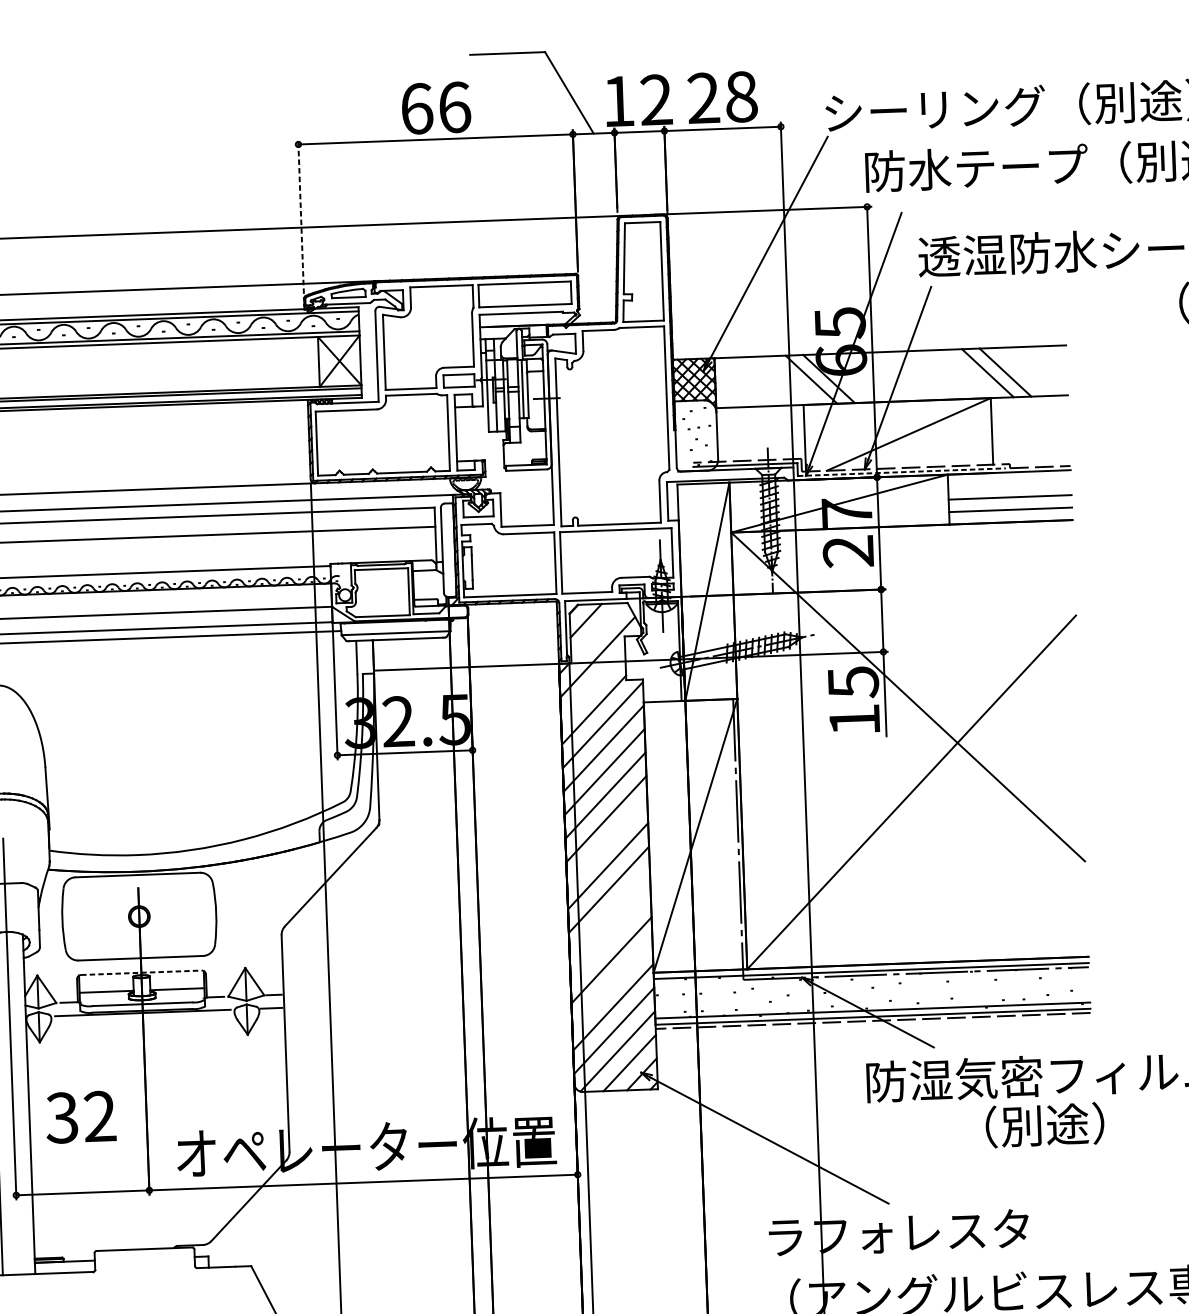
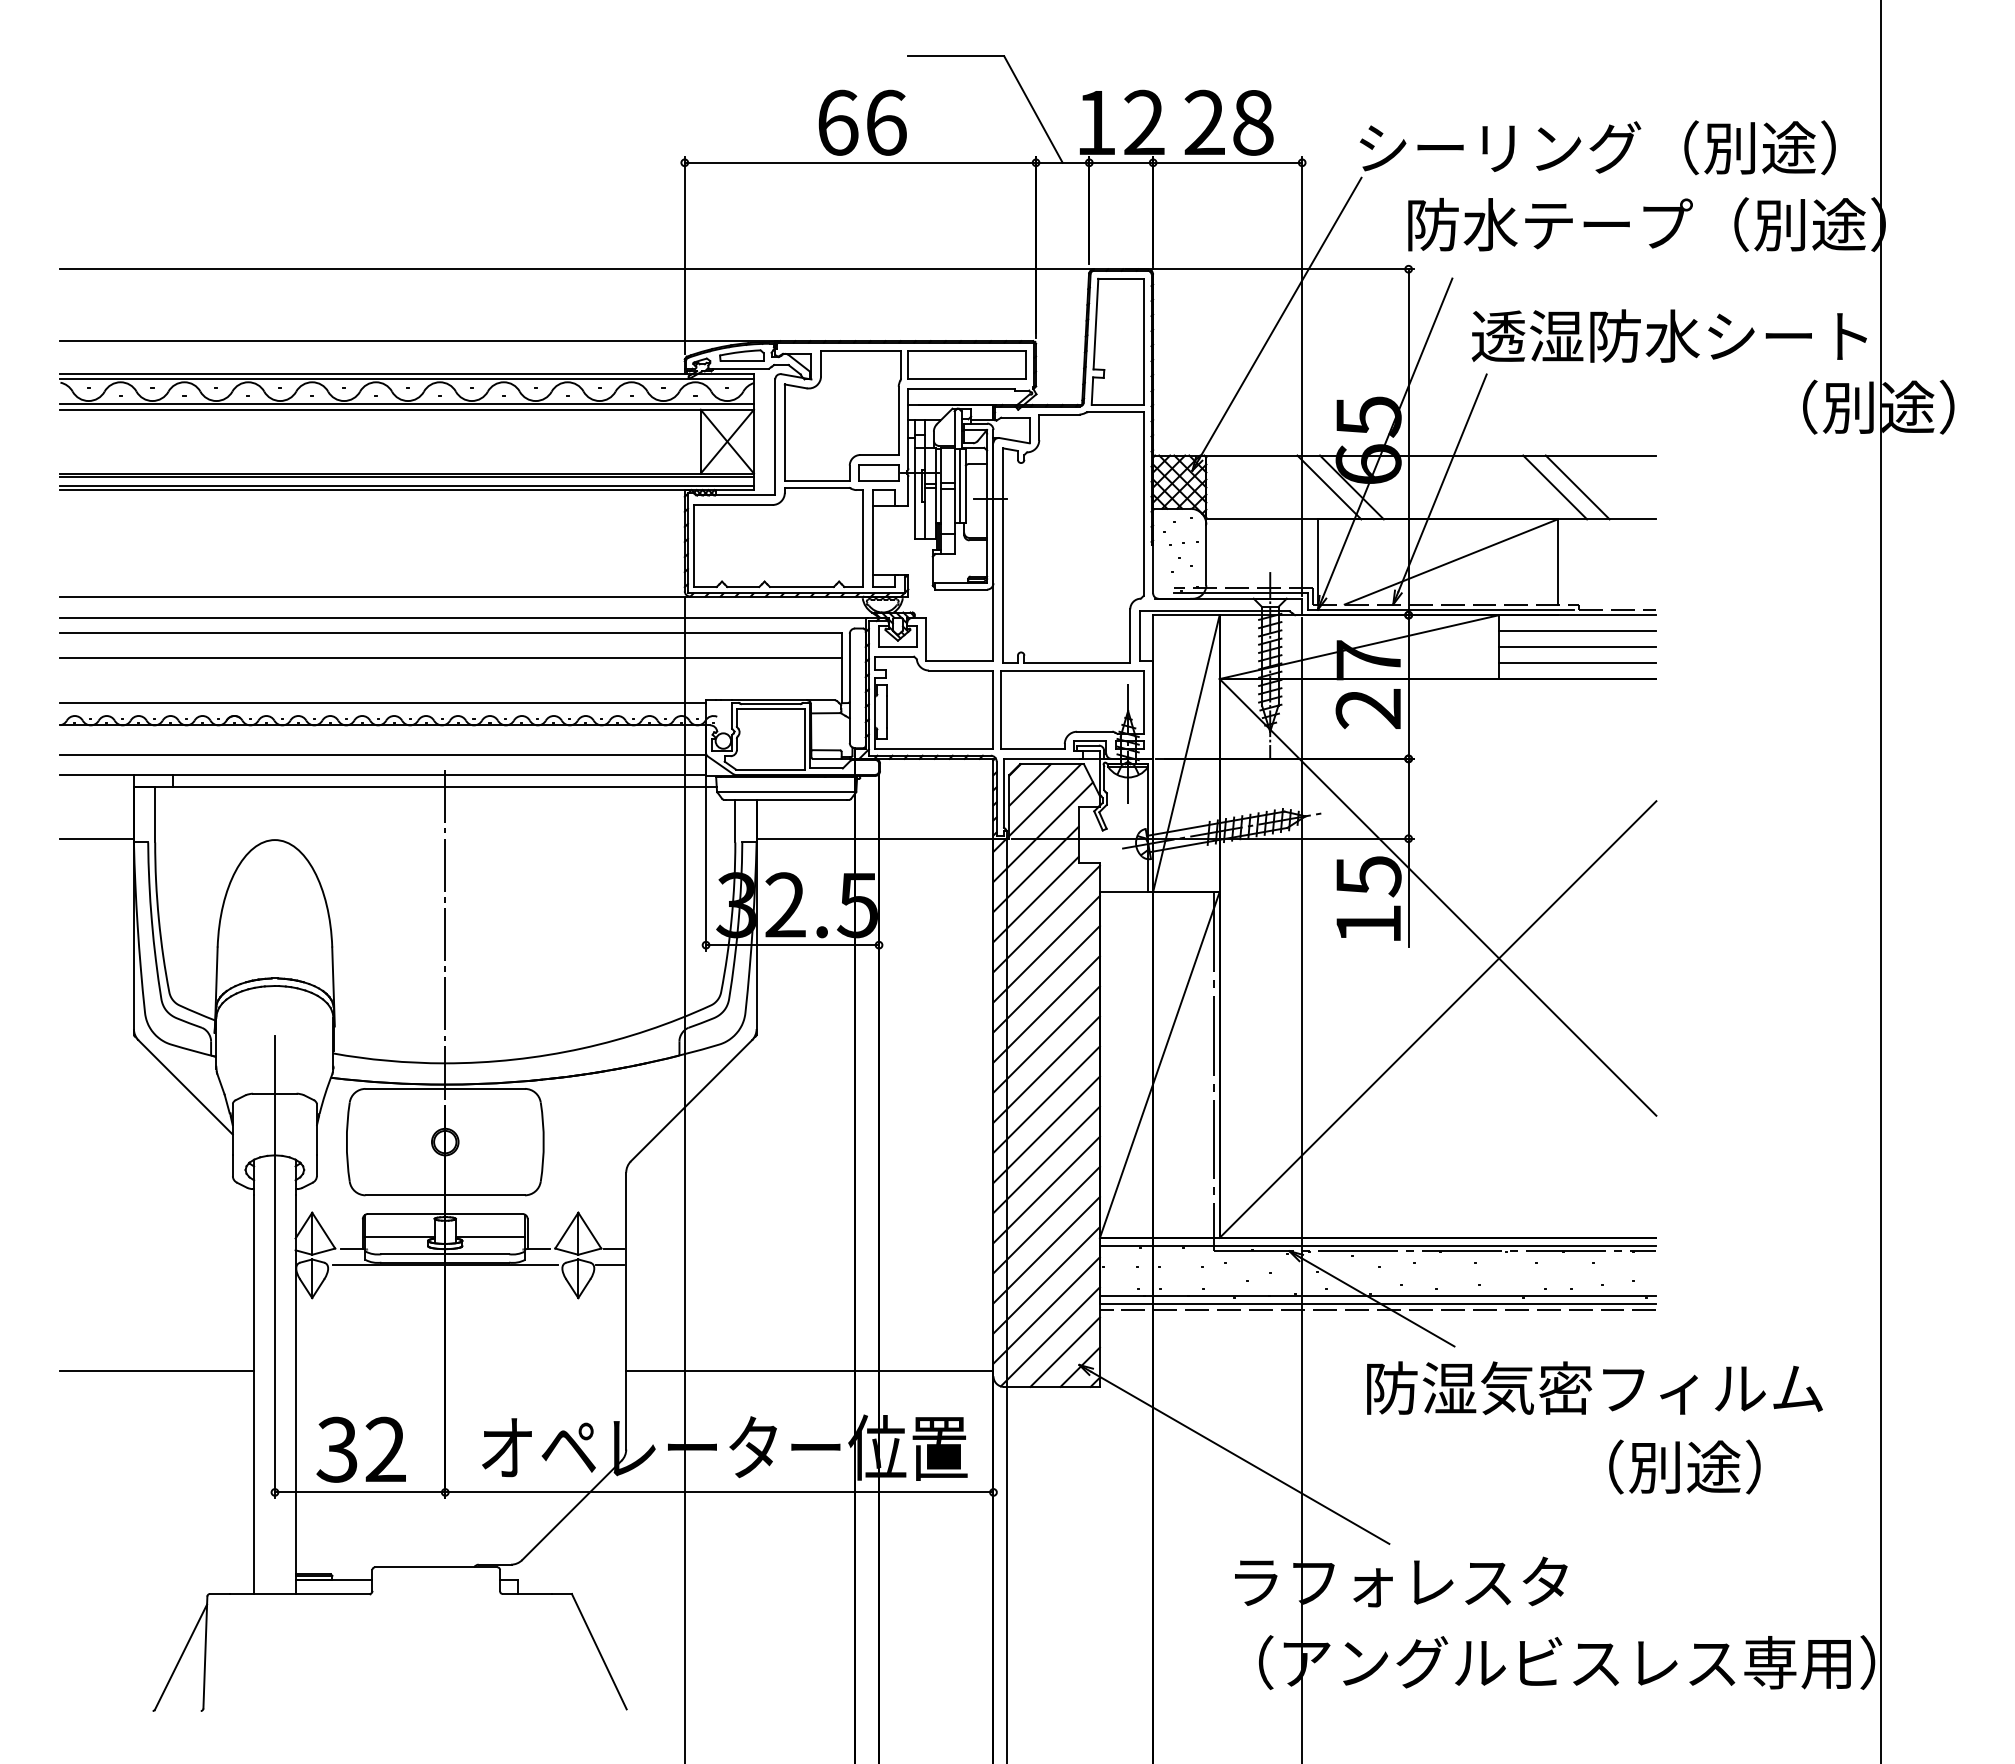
line: (300, 216) -> (684, 255), dashed -> solid
line: (902, 471) -> (1441, 609), dashed -> solid
line: (1009, 485) -> (1577, 631), added
line: (598, 631) -> (1045, 799), added
line: (592, 686) -> (1035, 869), added
line: (133, 754) -> (445, 934), added
line: (607, 842) -> (1046, 1069), added
line: (609, 913) -> (1046, 1159), added
line: (610, 936) -> (1046, 1189), added
line: (141, 972) -> (445, 1213), dashed -> solid
line: (612, 983) -> (1046, 1249), added
line: (430, 1084) -> (809, 1370), added
text: (80, 1117) -> (360, 1449), moved
text: (1044, 1124) -> (1684, 1466), moved

